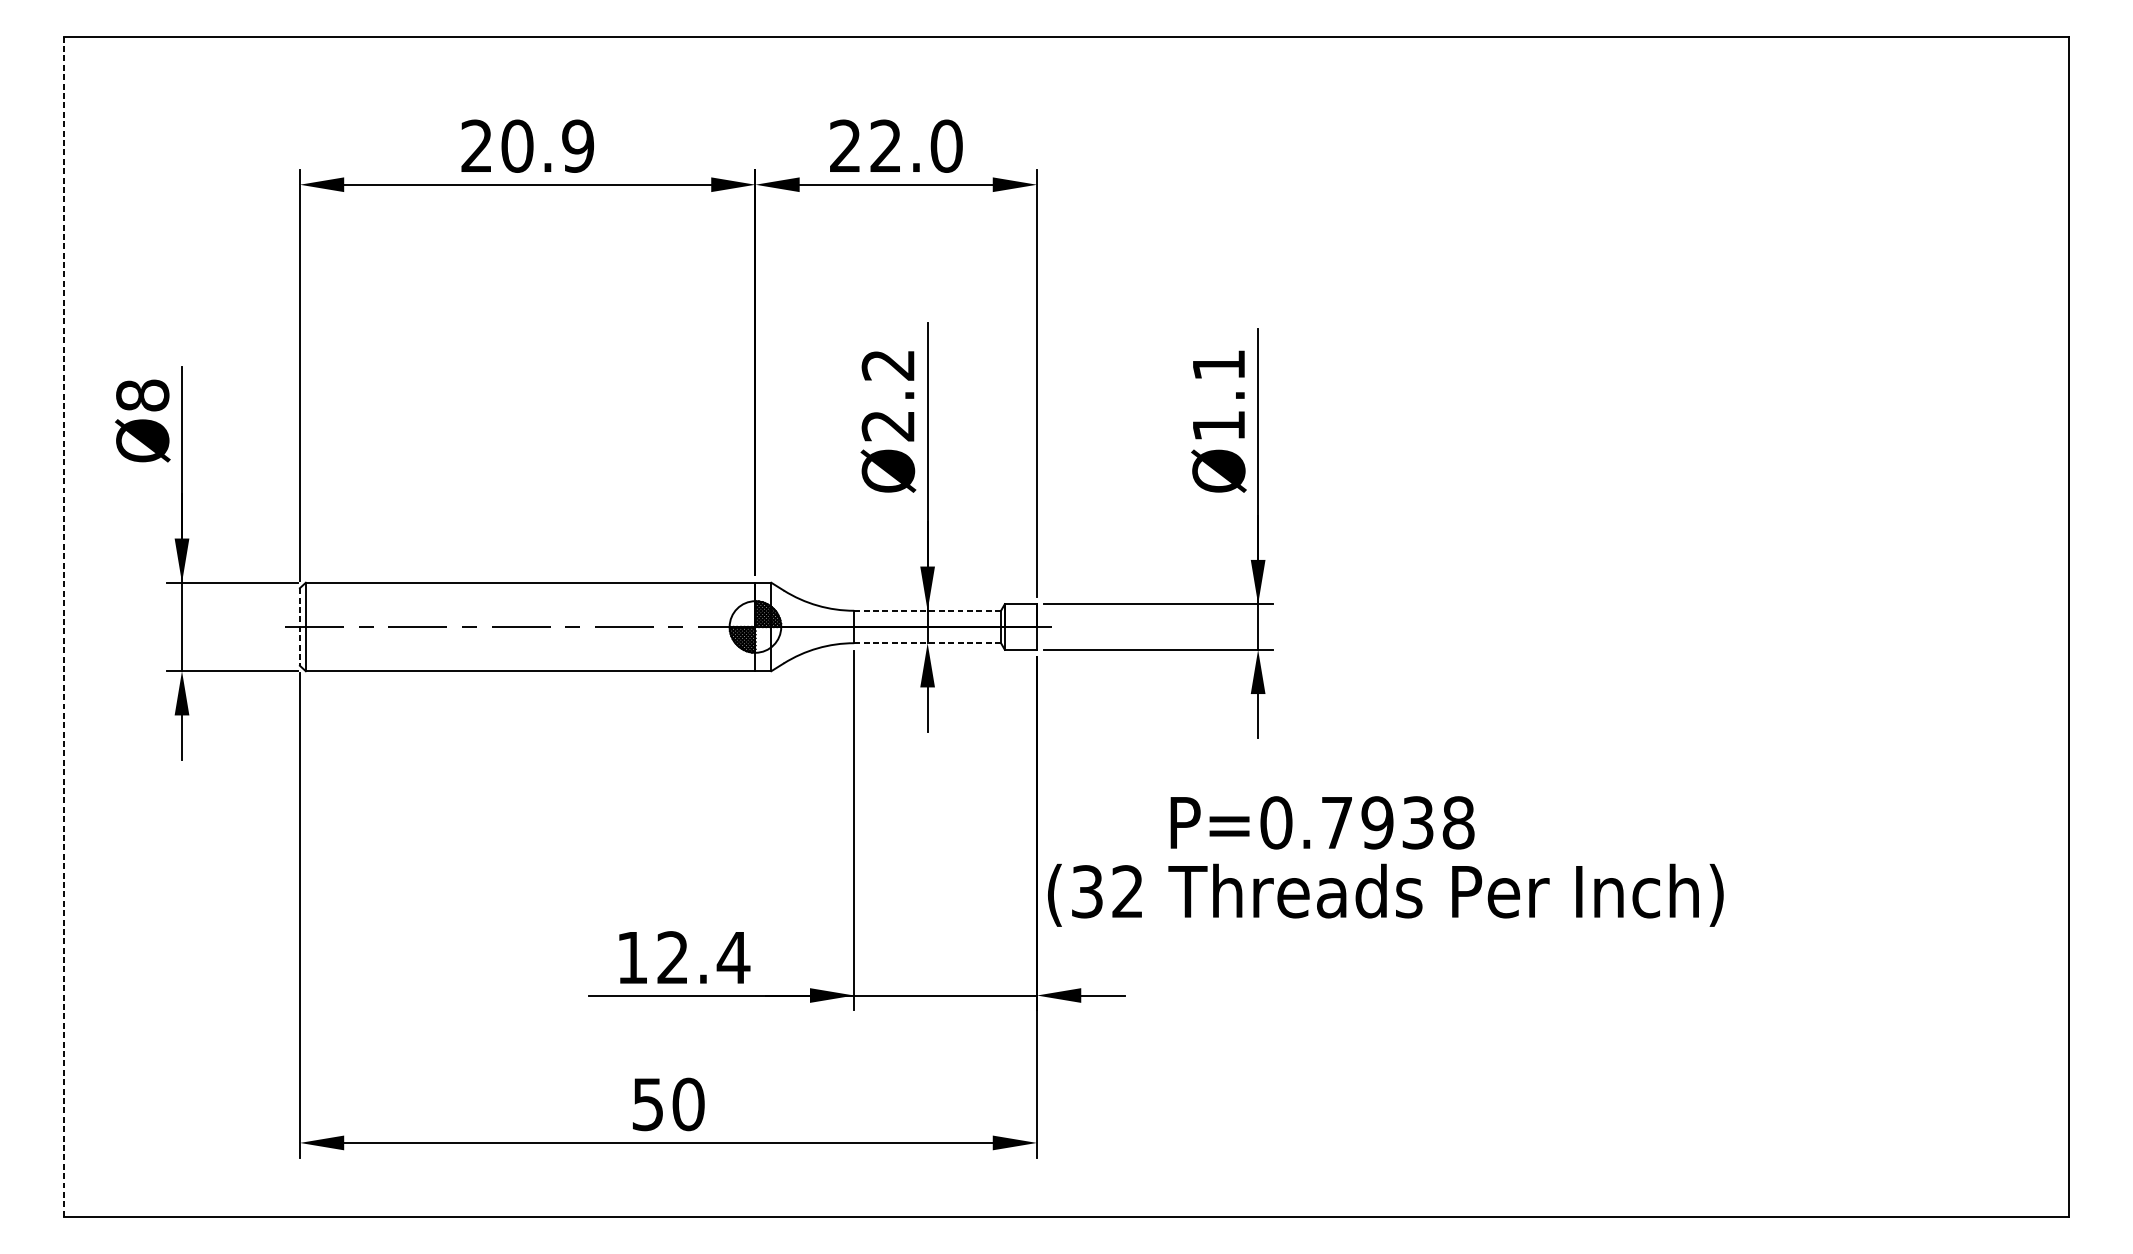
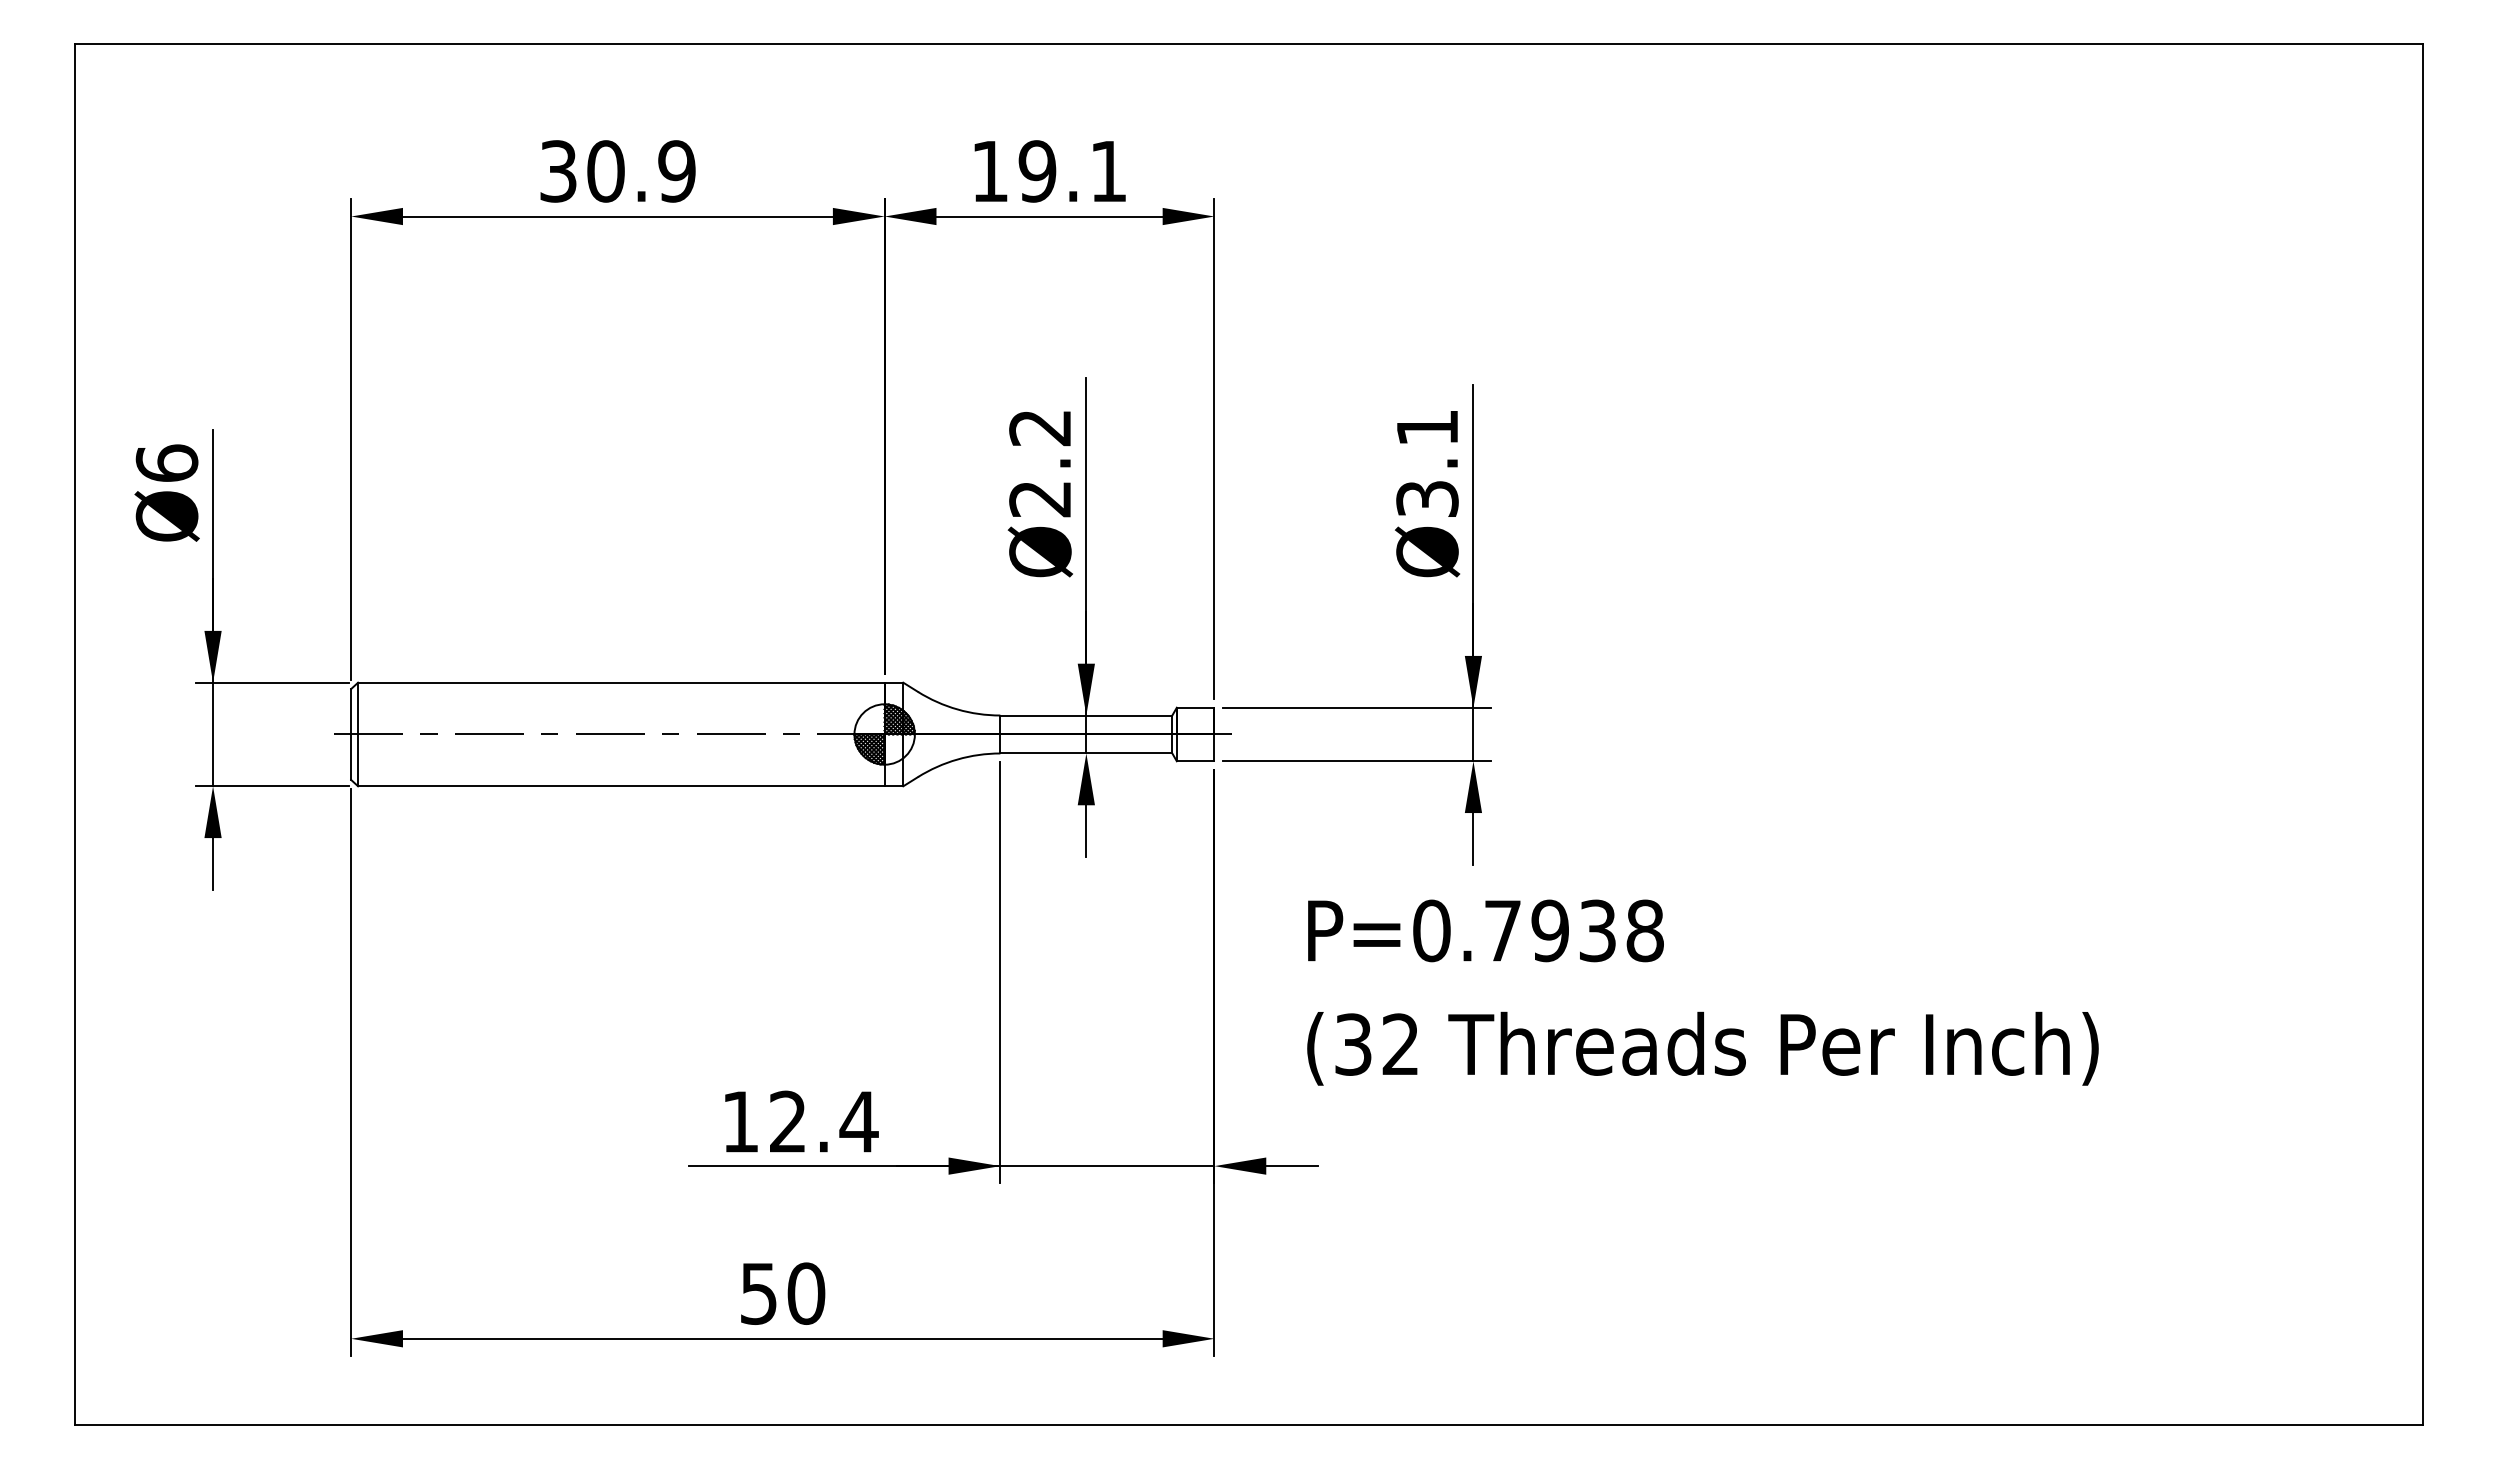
text: (476, 146) -> (558, 171), 20.9 -> 30.9
text: (896, 146) -> (1049, 171), 22.0 -> 19.1
text: (142, 394) -> (166, 462), Ø8 -> Ø6
text: (1218, 425) -> (1427, 498), Ø1.1 -> Ø3.1
line: (927, 610) -> (1086, 715), dashed -> solid
line: (63, 627) -> (74, 734), dashed -> solid
line: (300, 627) -> (351, 734), dashed -> solid
line: (927, 643) -> (1086, 753), dashed -> solid
text: (1322, 822) -> (1485, 930), moved
text: (1385, 895) -> (1702, 1048), moved

